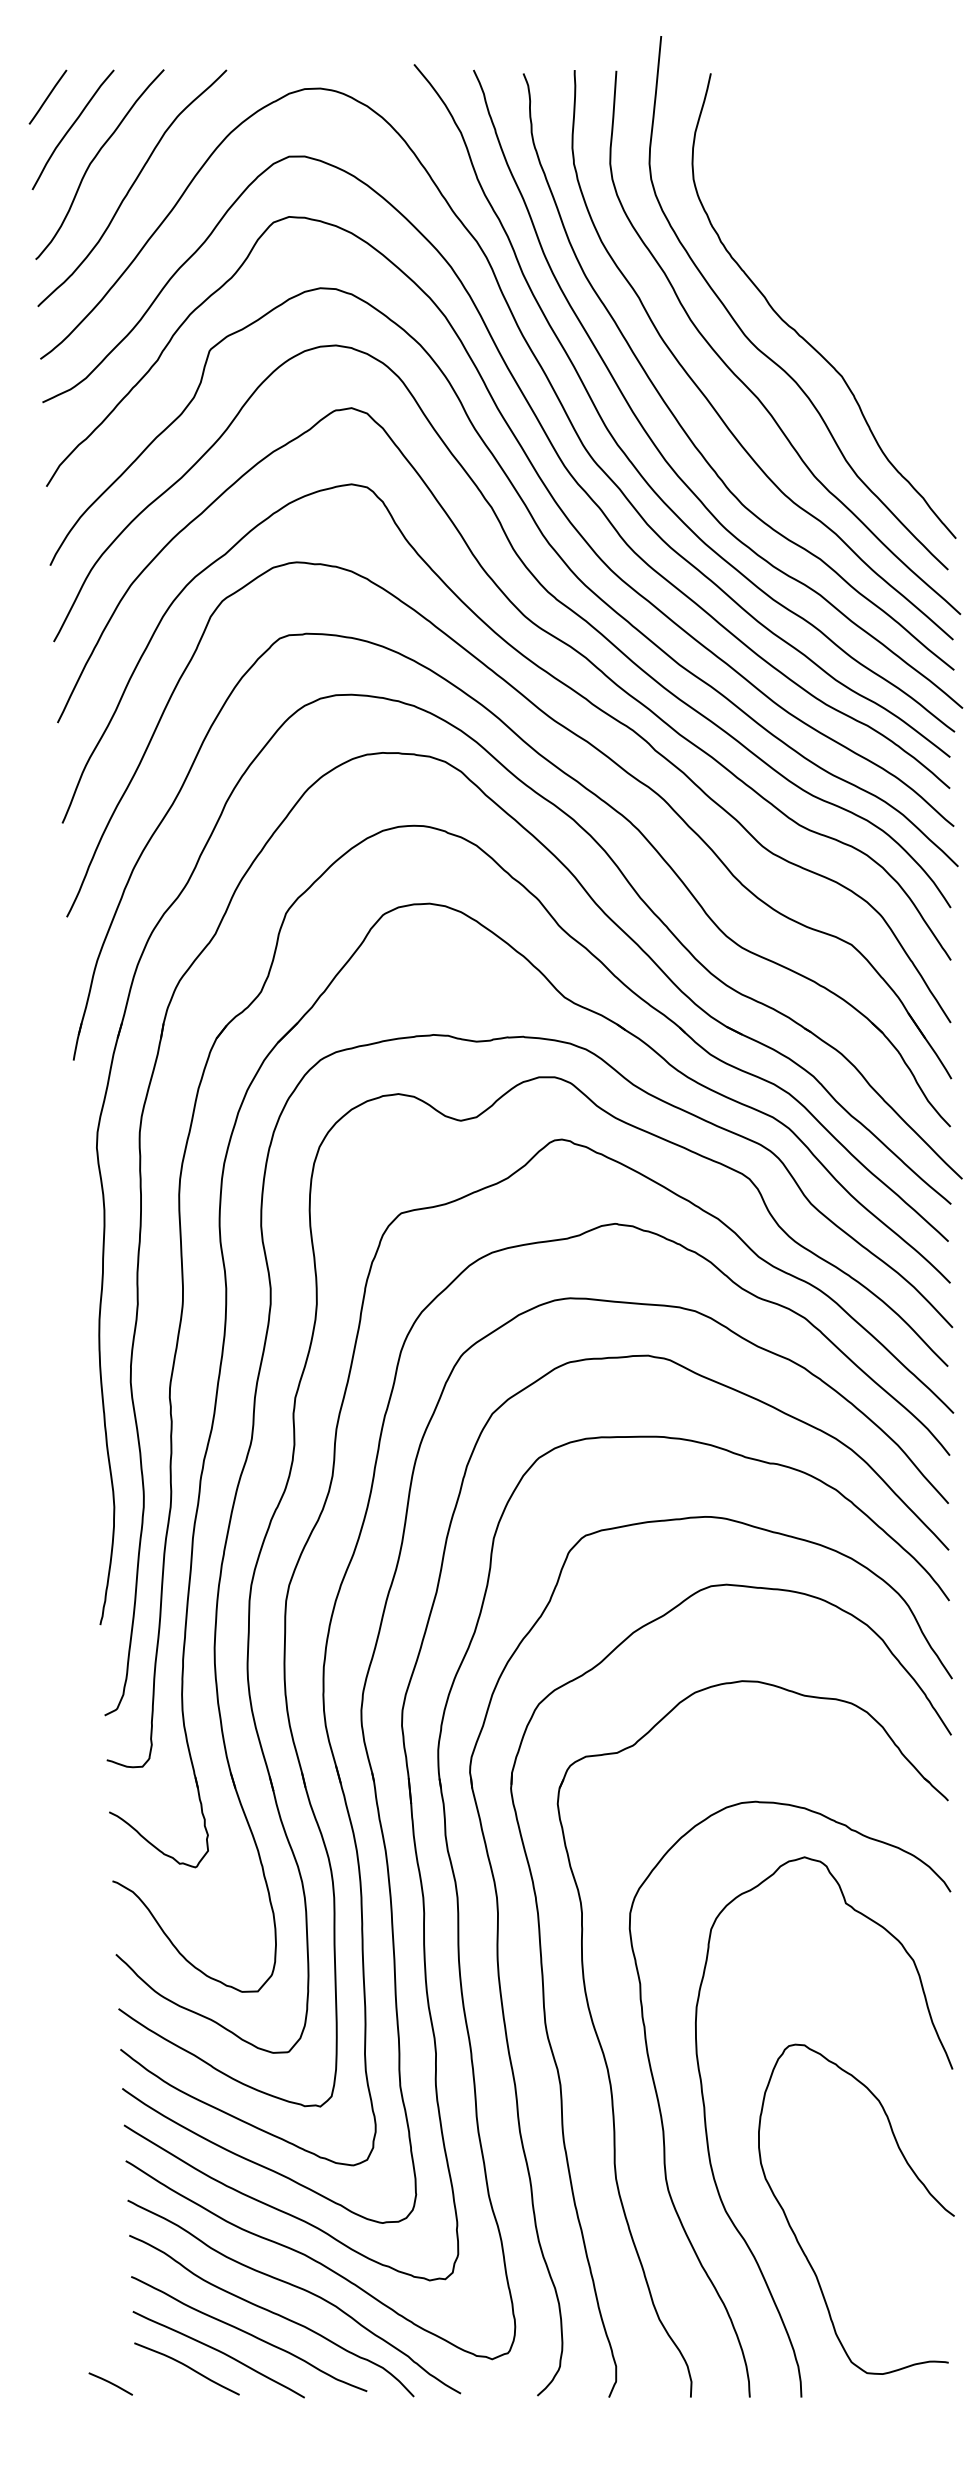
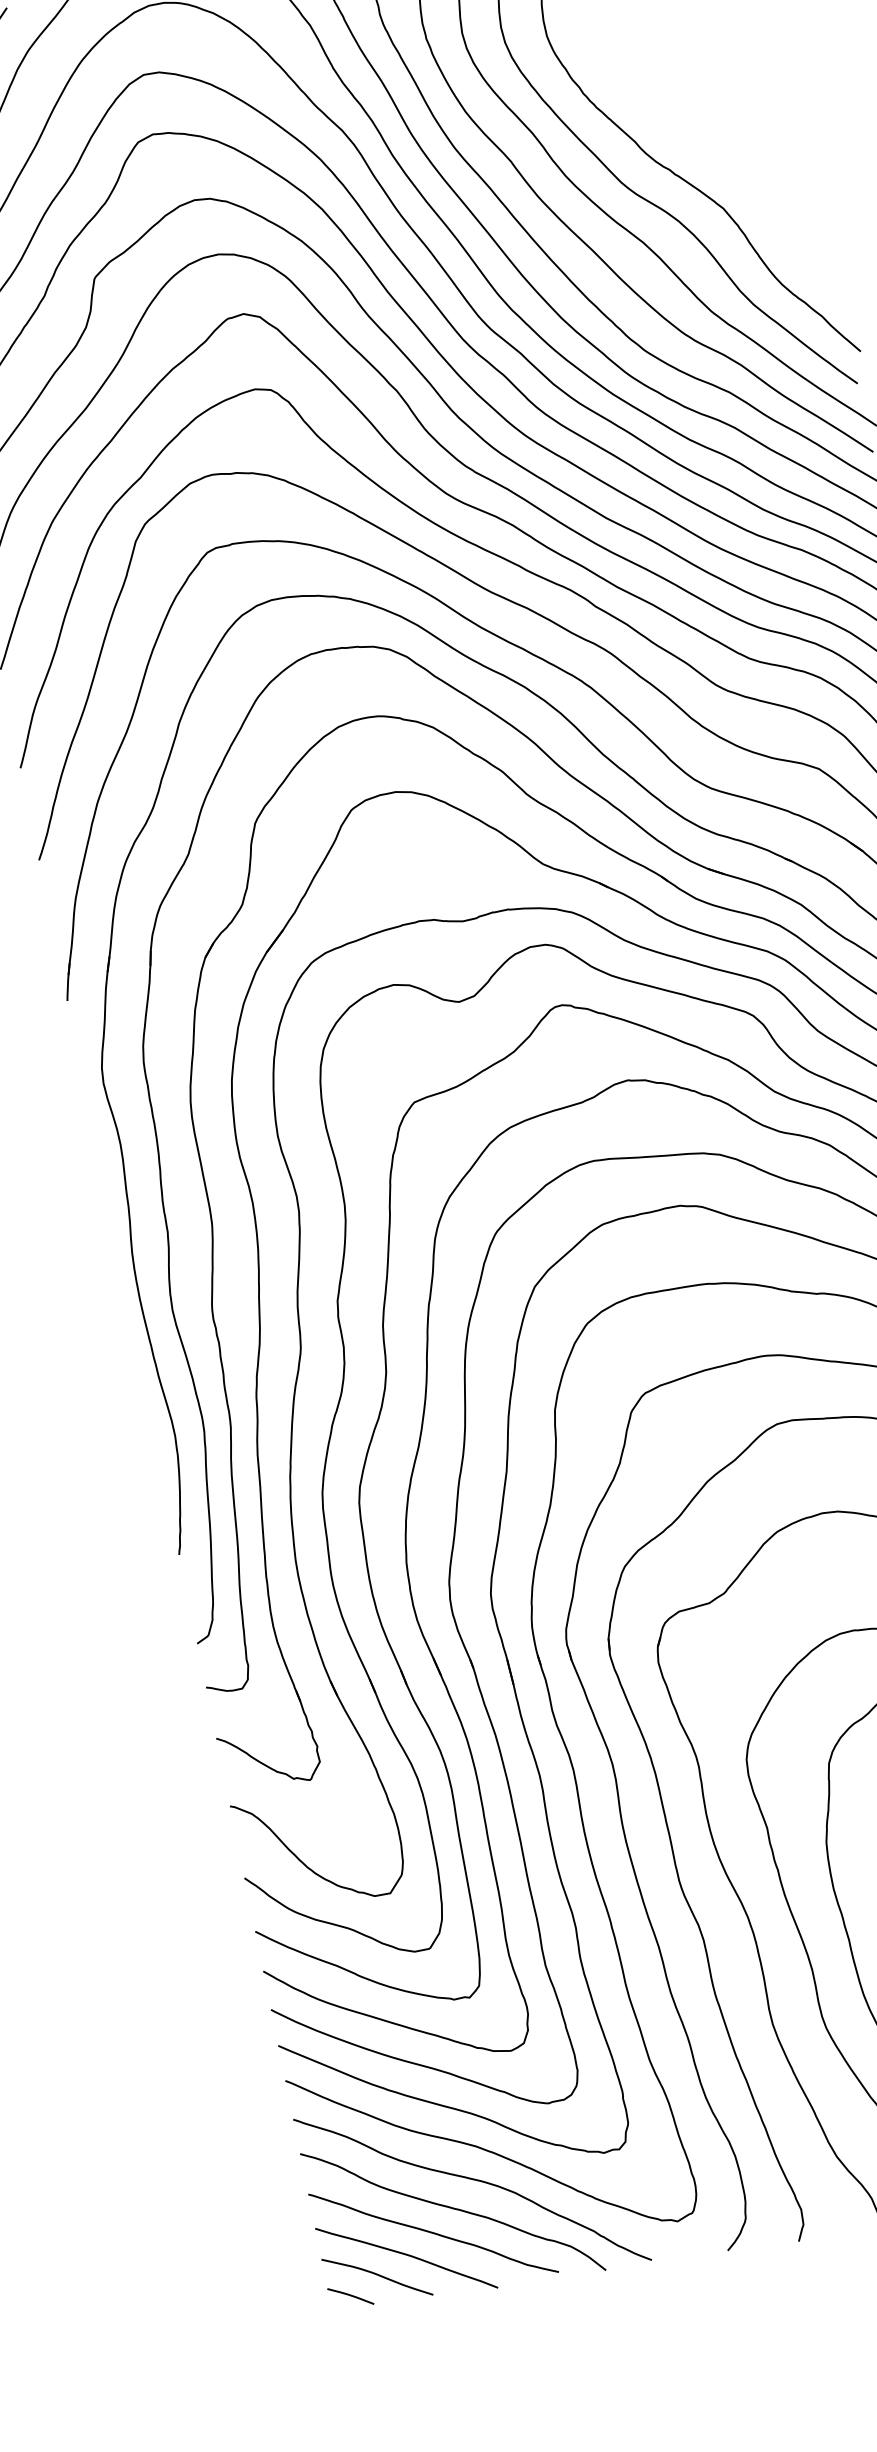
line: (110, 2383) -> (350, 2296), moved

